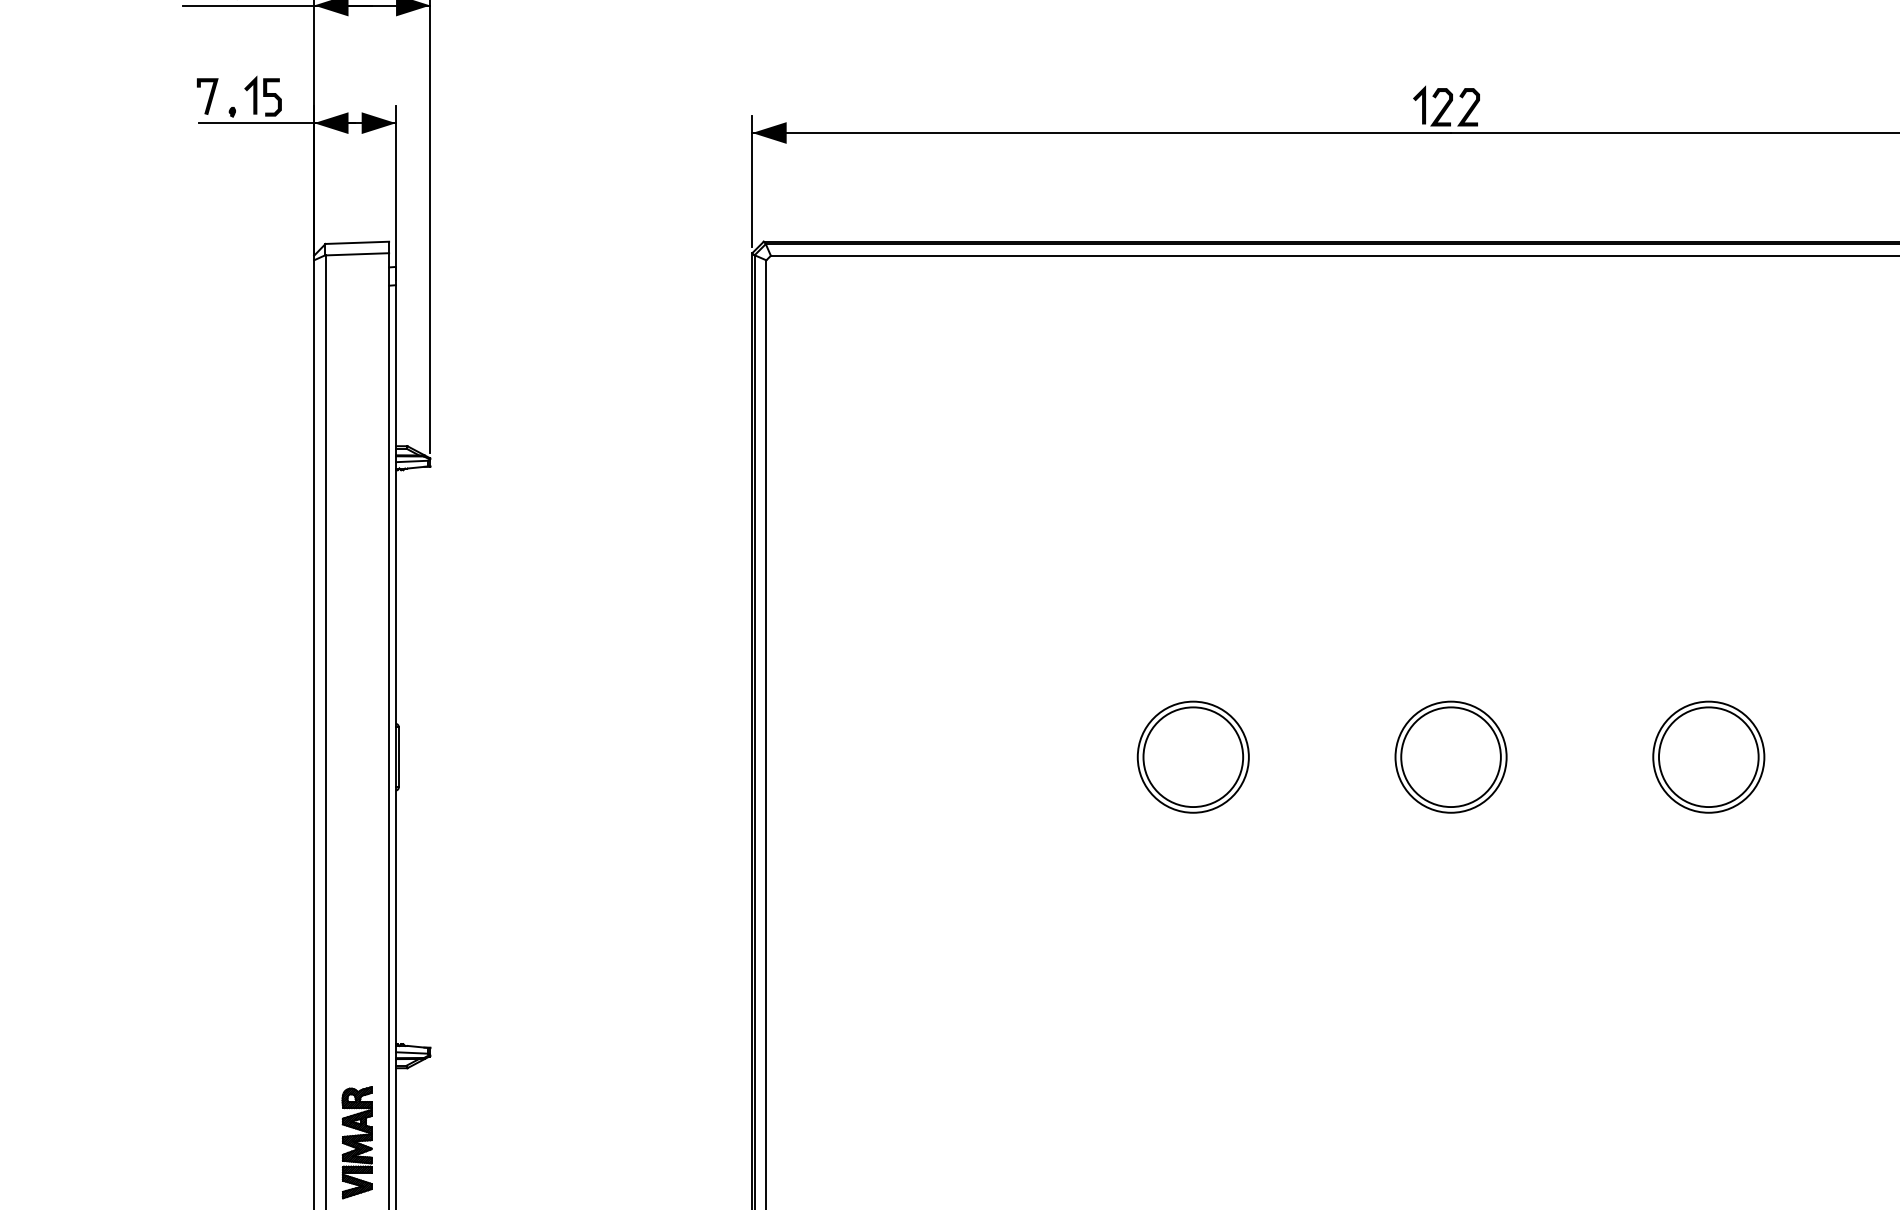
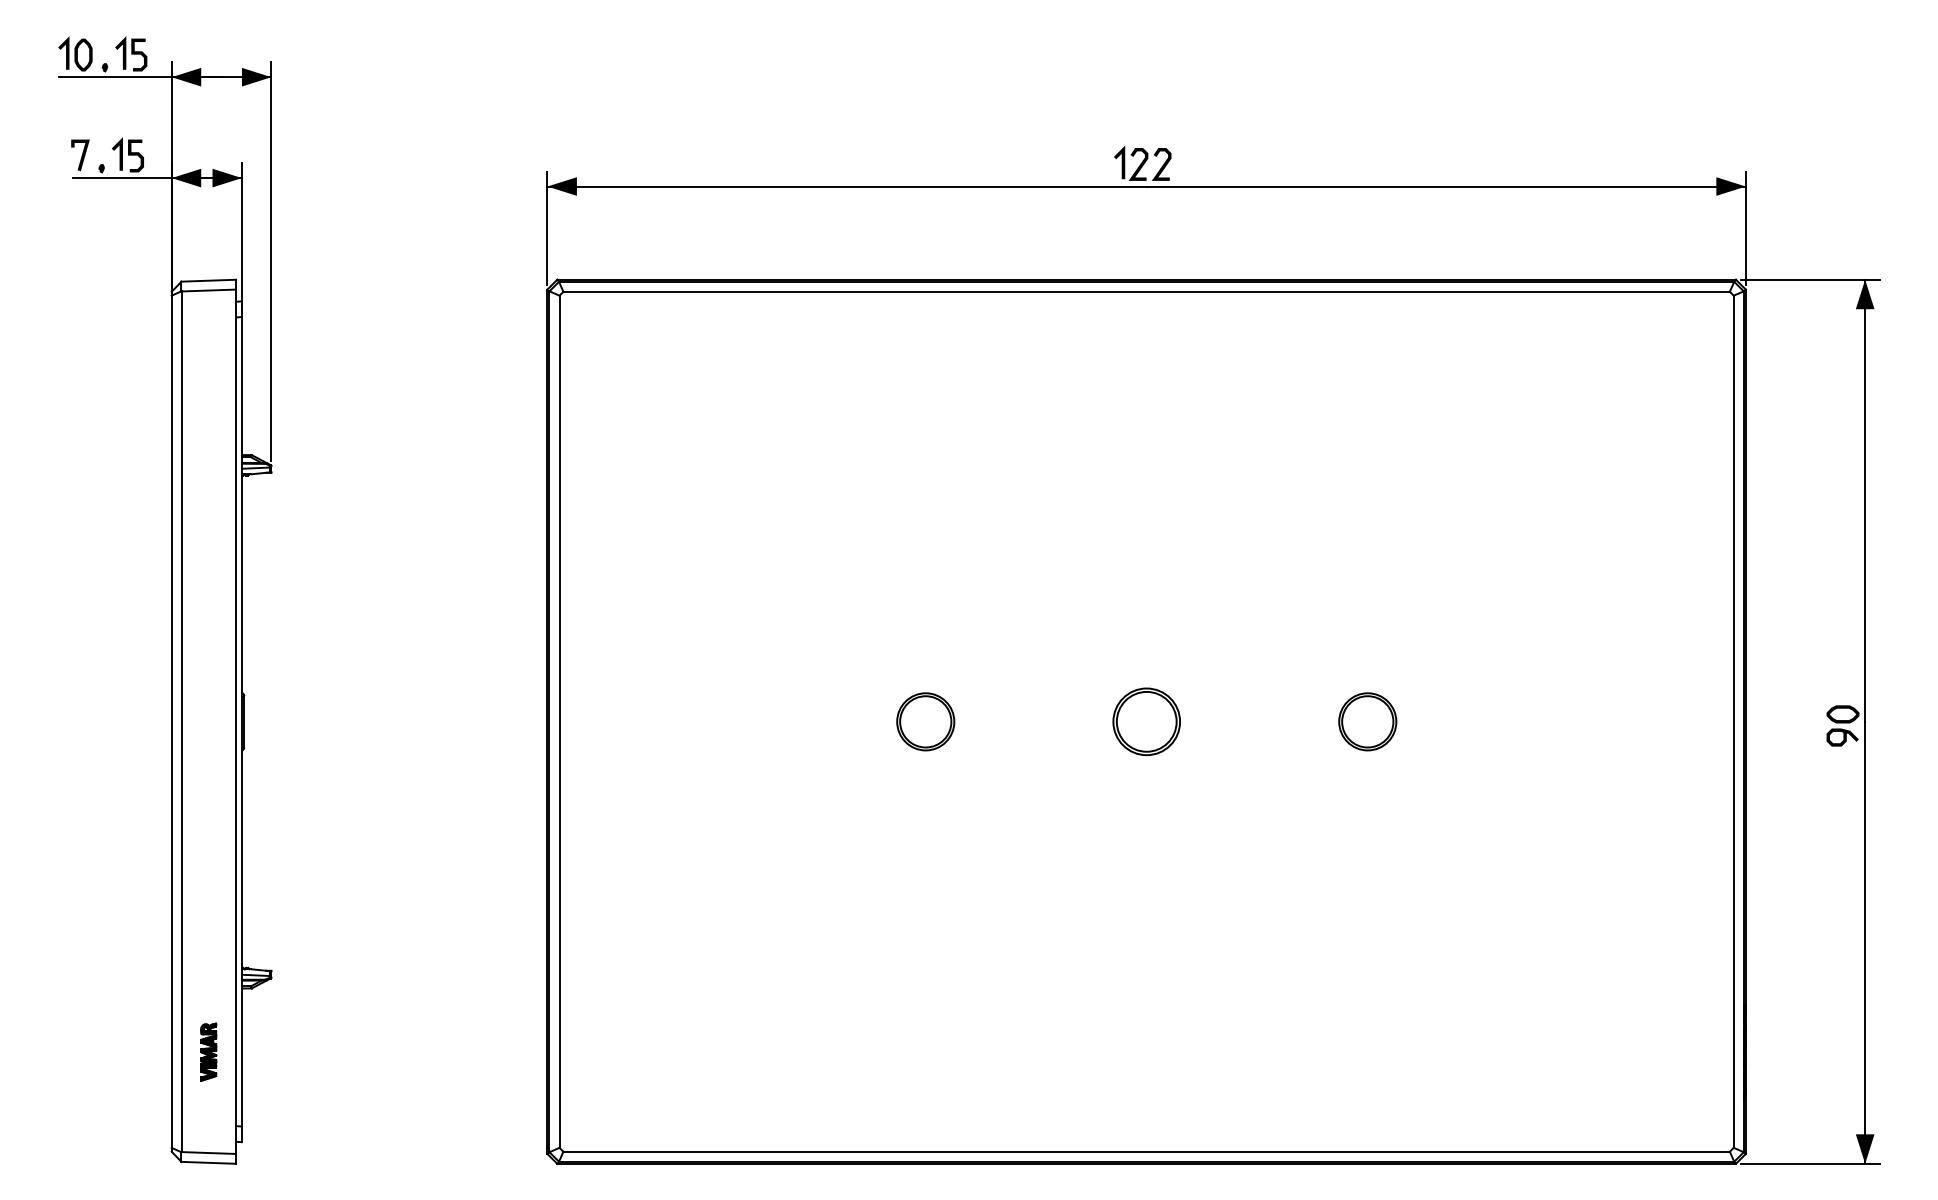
part: (1193, 756) -> (925, 721), size x0.6
part: (1450, 756) -> (1146, 721), size x0.7
part: (1708, 756) -> (1367, 721), size x0.6
part: (357, 1141) -> (208, 1051), size x0.6

